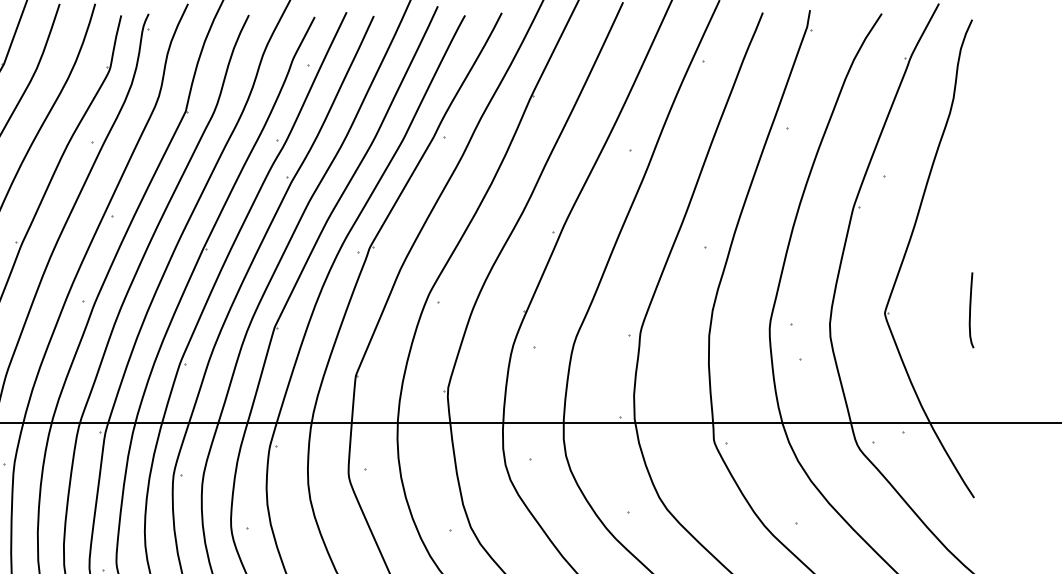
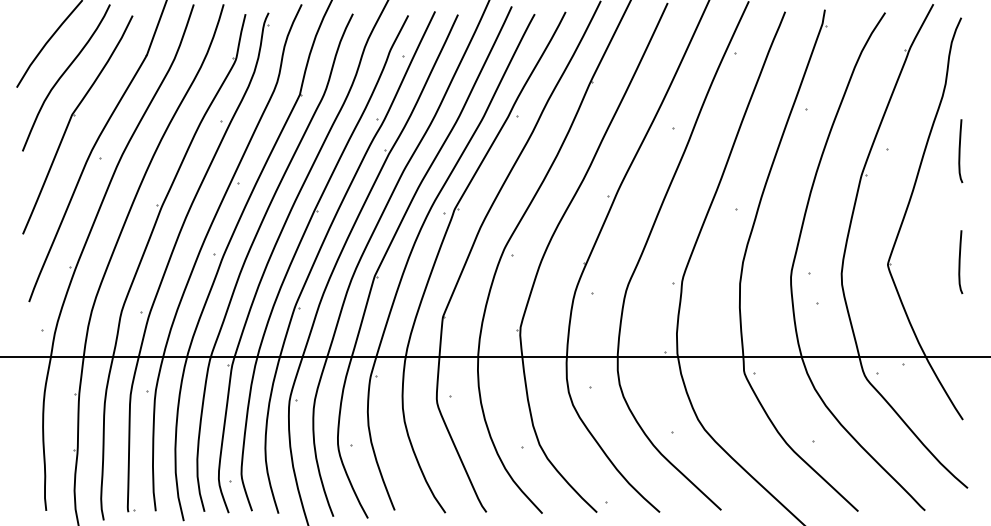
curve: (971, 178) -> (960, 151), added

